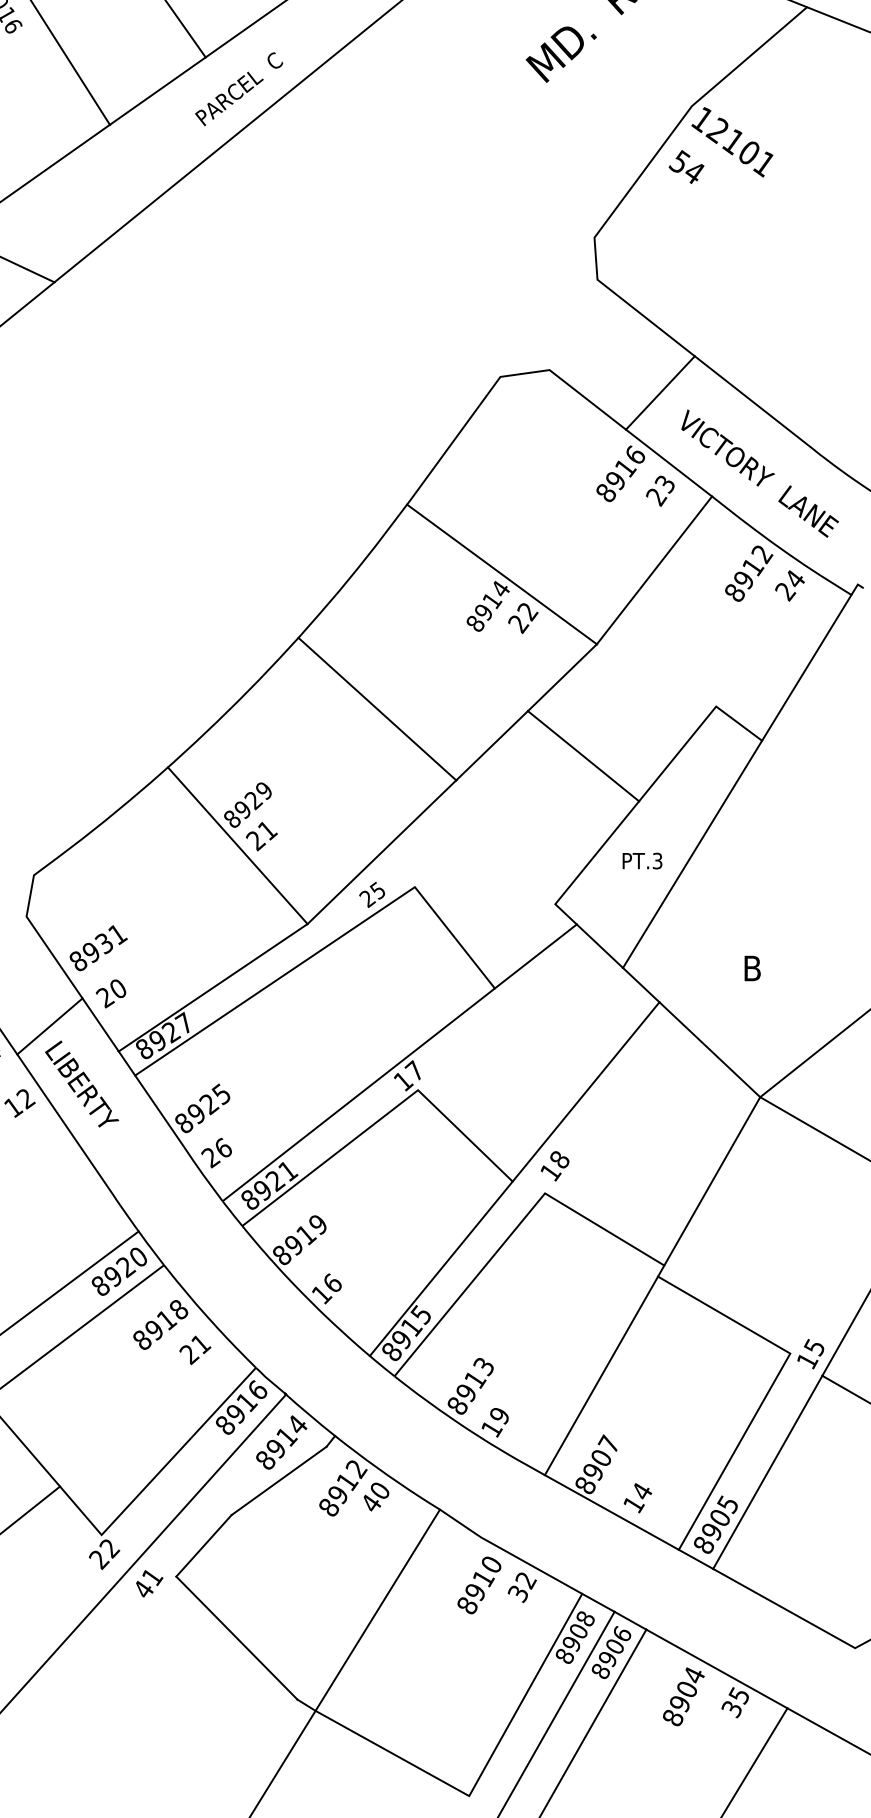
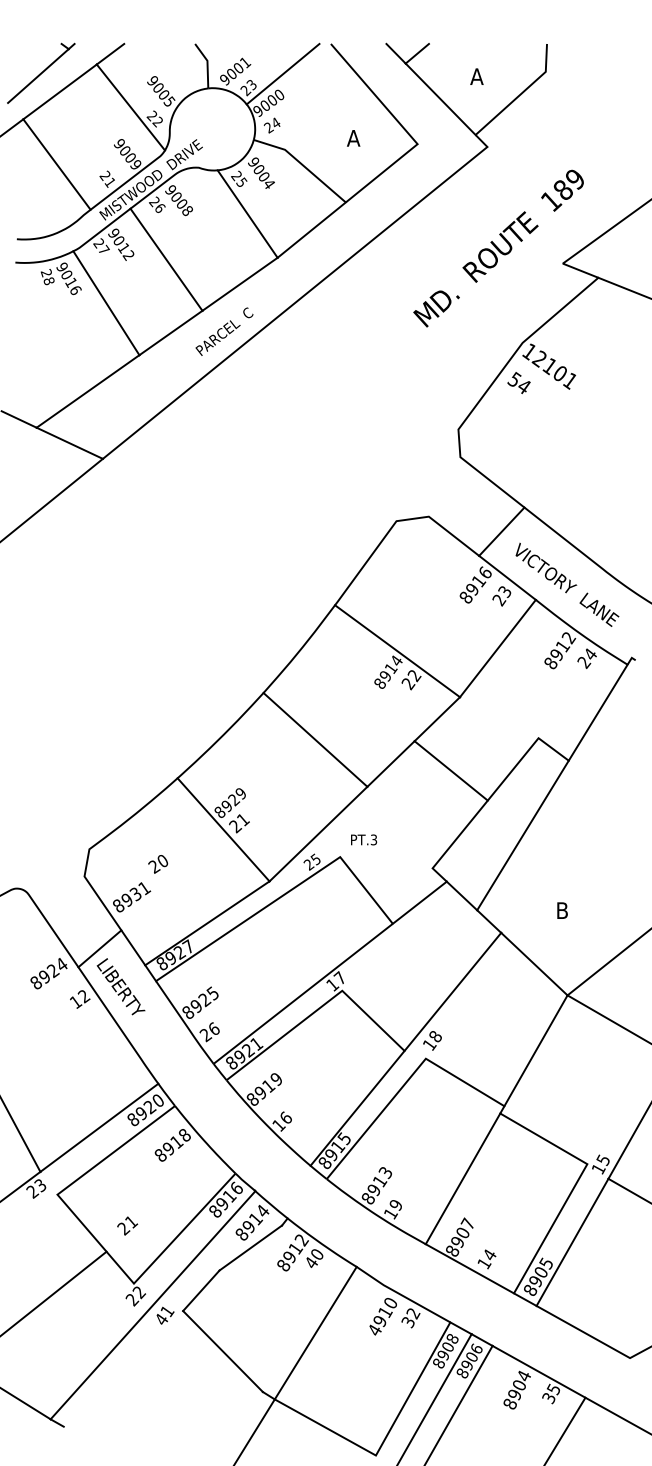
text: (643, 860) -> (364, 839), moved
text: (111, 994) -> (158, 864), moved
text: (195, 1349) -> (127, 1225), moved
text: (467, 1604) -> (374, 1329), 8910 -> 4910

